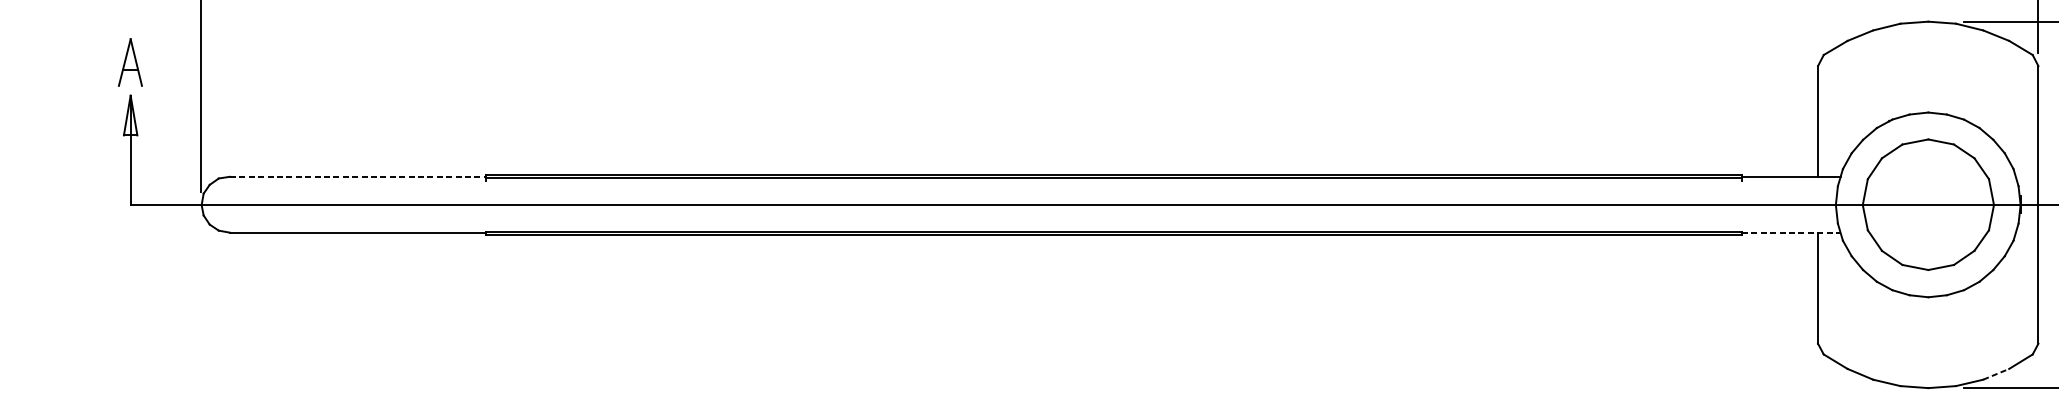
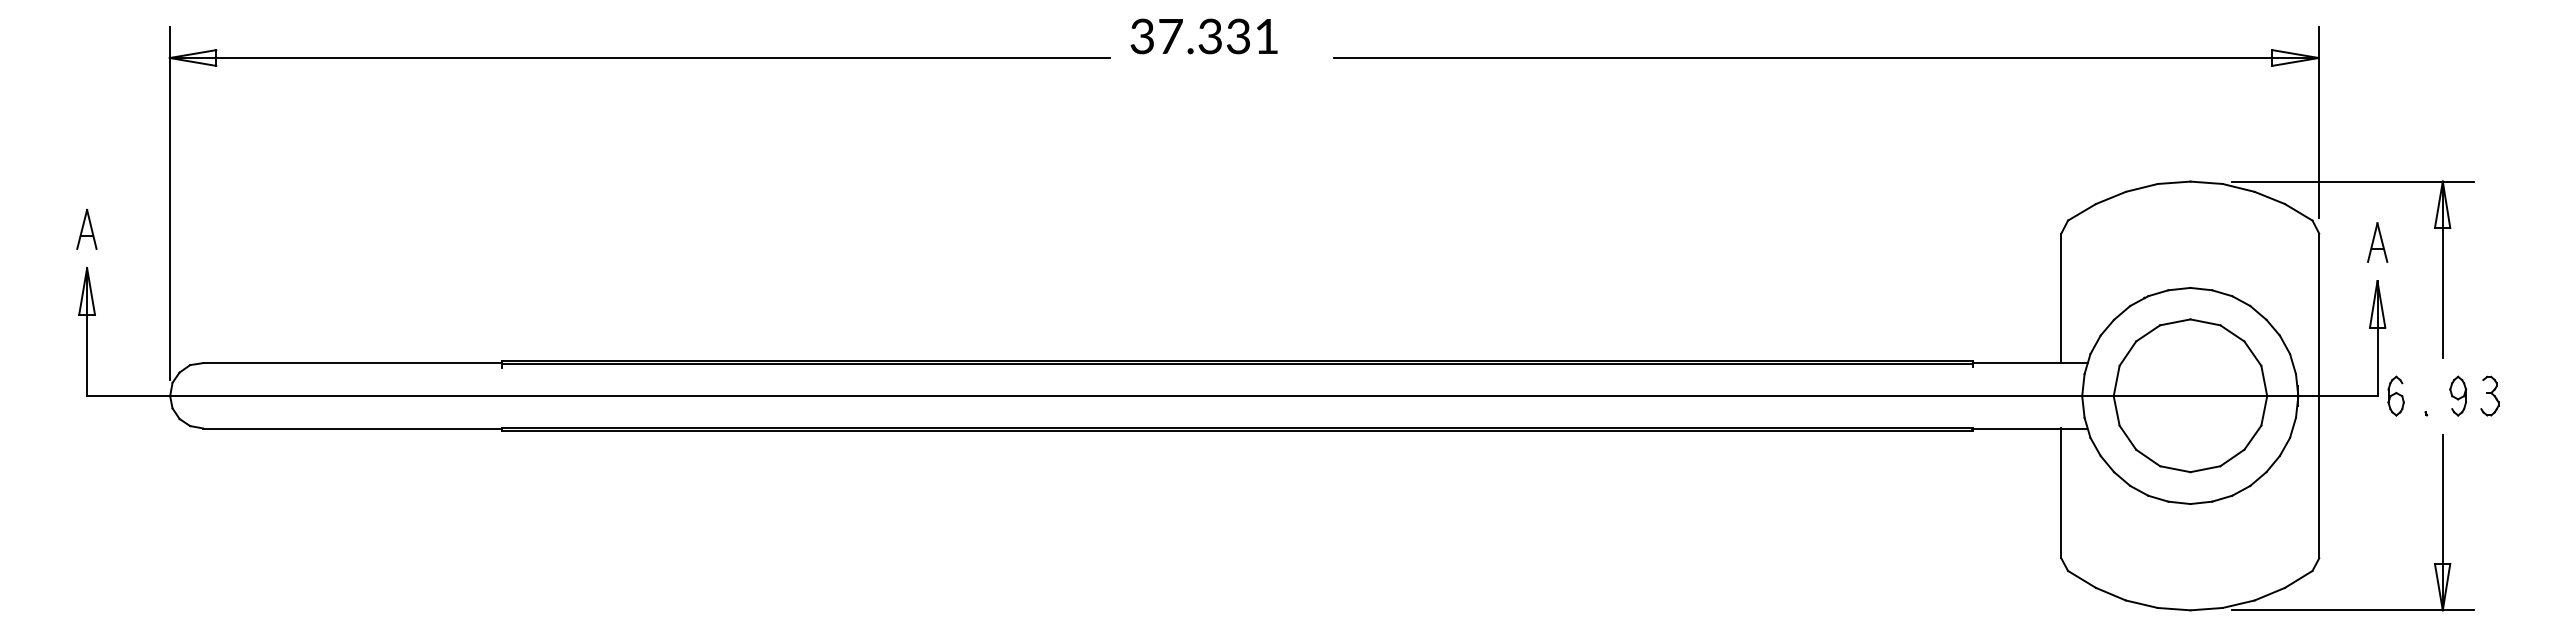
part: (130, 62) -> (86, 229), size x0.71
line: (357, 177) -> (352, 363), dashed -> solid
line: (1791, 232) -> (2030, 428), dashed -> solid
line: (1996, 374) -> (2270, 594), dashed -> solid

